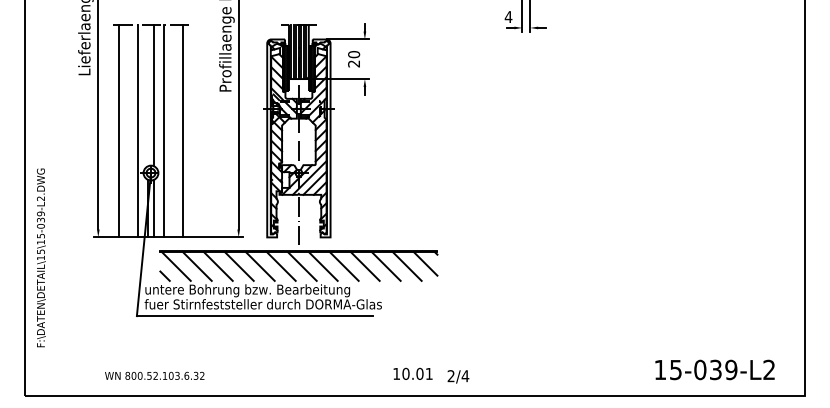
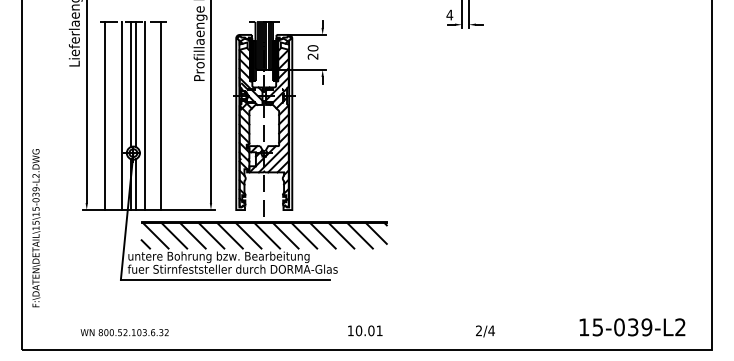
line: (147, 95) -> (130, 84), added
text: (154, 375) -> (124, 332), moved
text: (458, 376) -> (485, 331), moved

